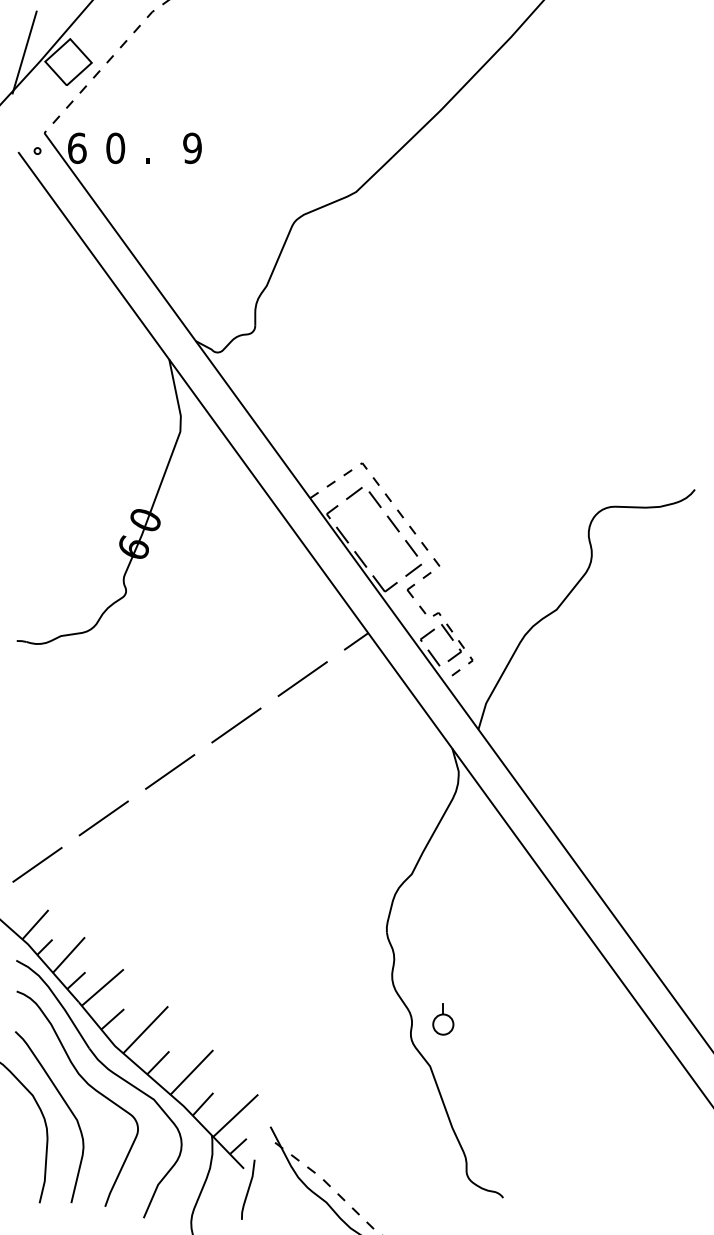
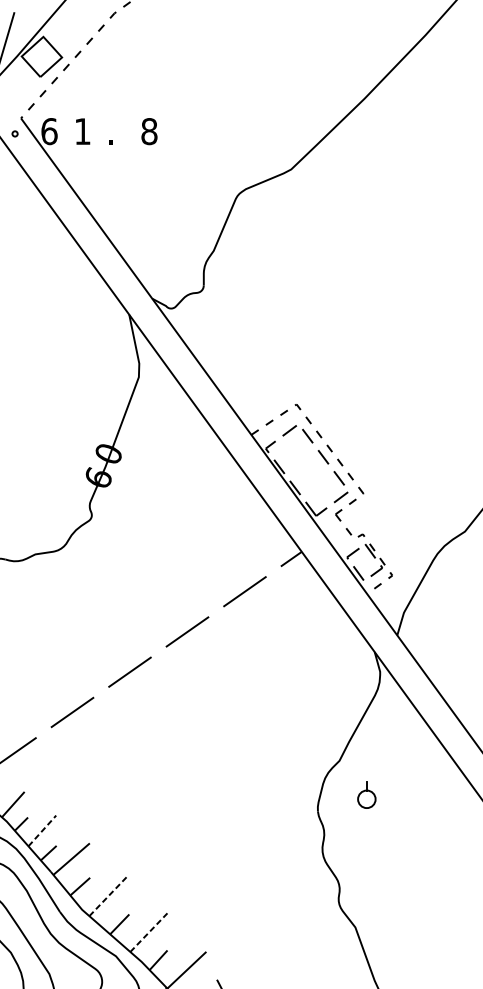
text: (115, 148) -> (82, 131), 0 -> 1
text: (192, 148) -> (149, 131), 9 -> 8
line: (69, 955) -> (42, 831), solid -> dashed
part: (443, 1019) -> (366, 794), moved
line: (146, 1029) -> (109, 895), solid -> dashed
line: (191, 1072) -> (148, 932), solid -> dashed

